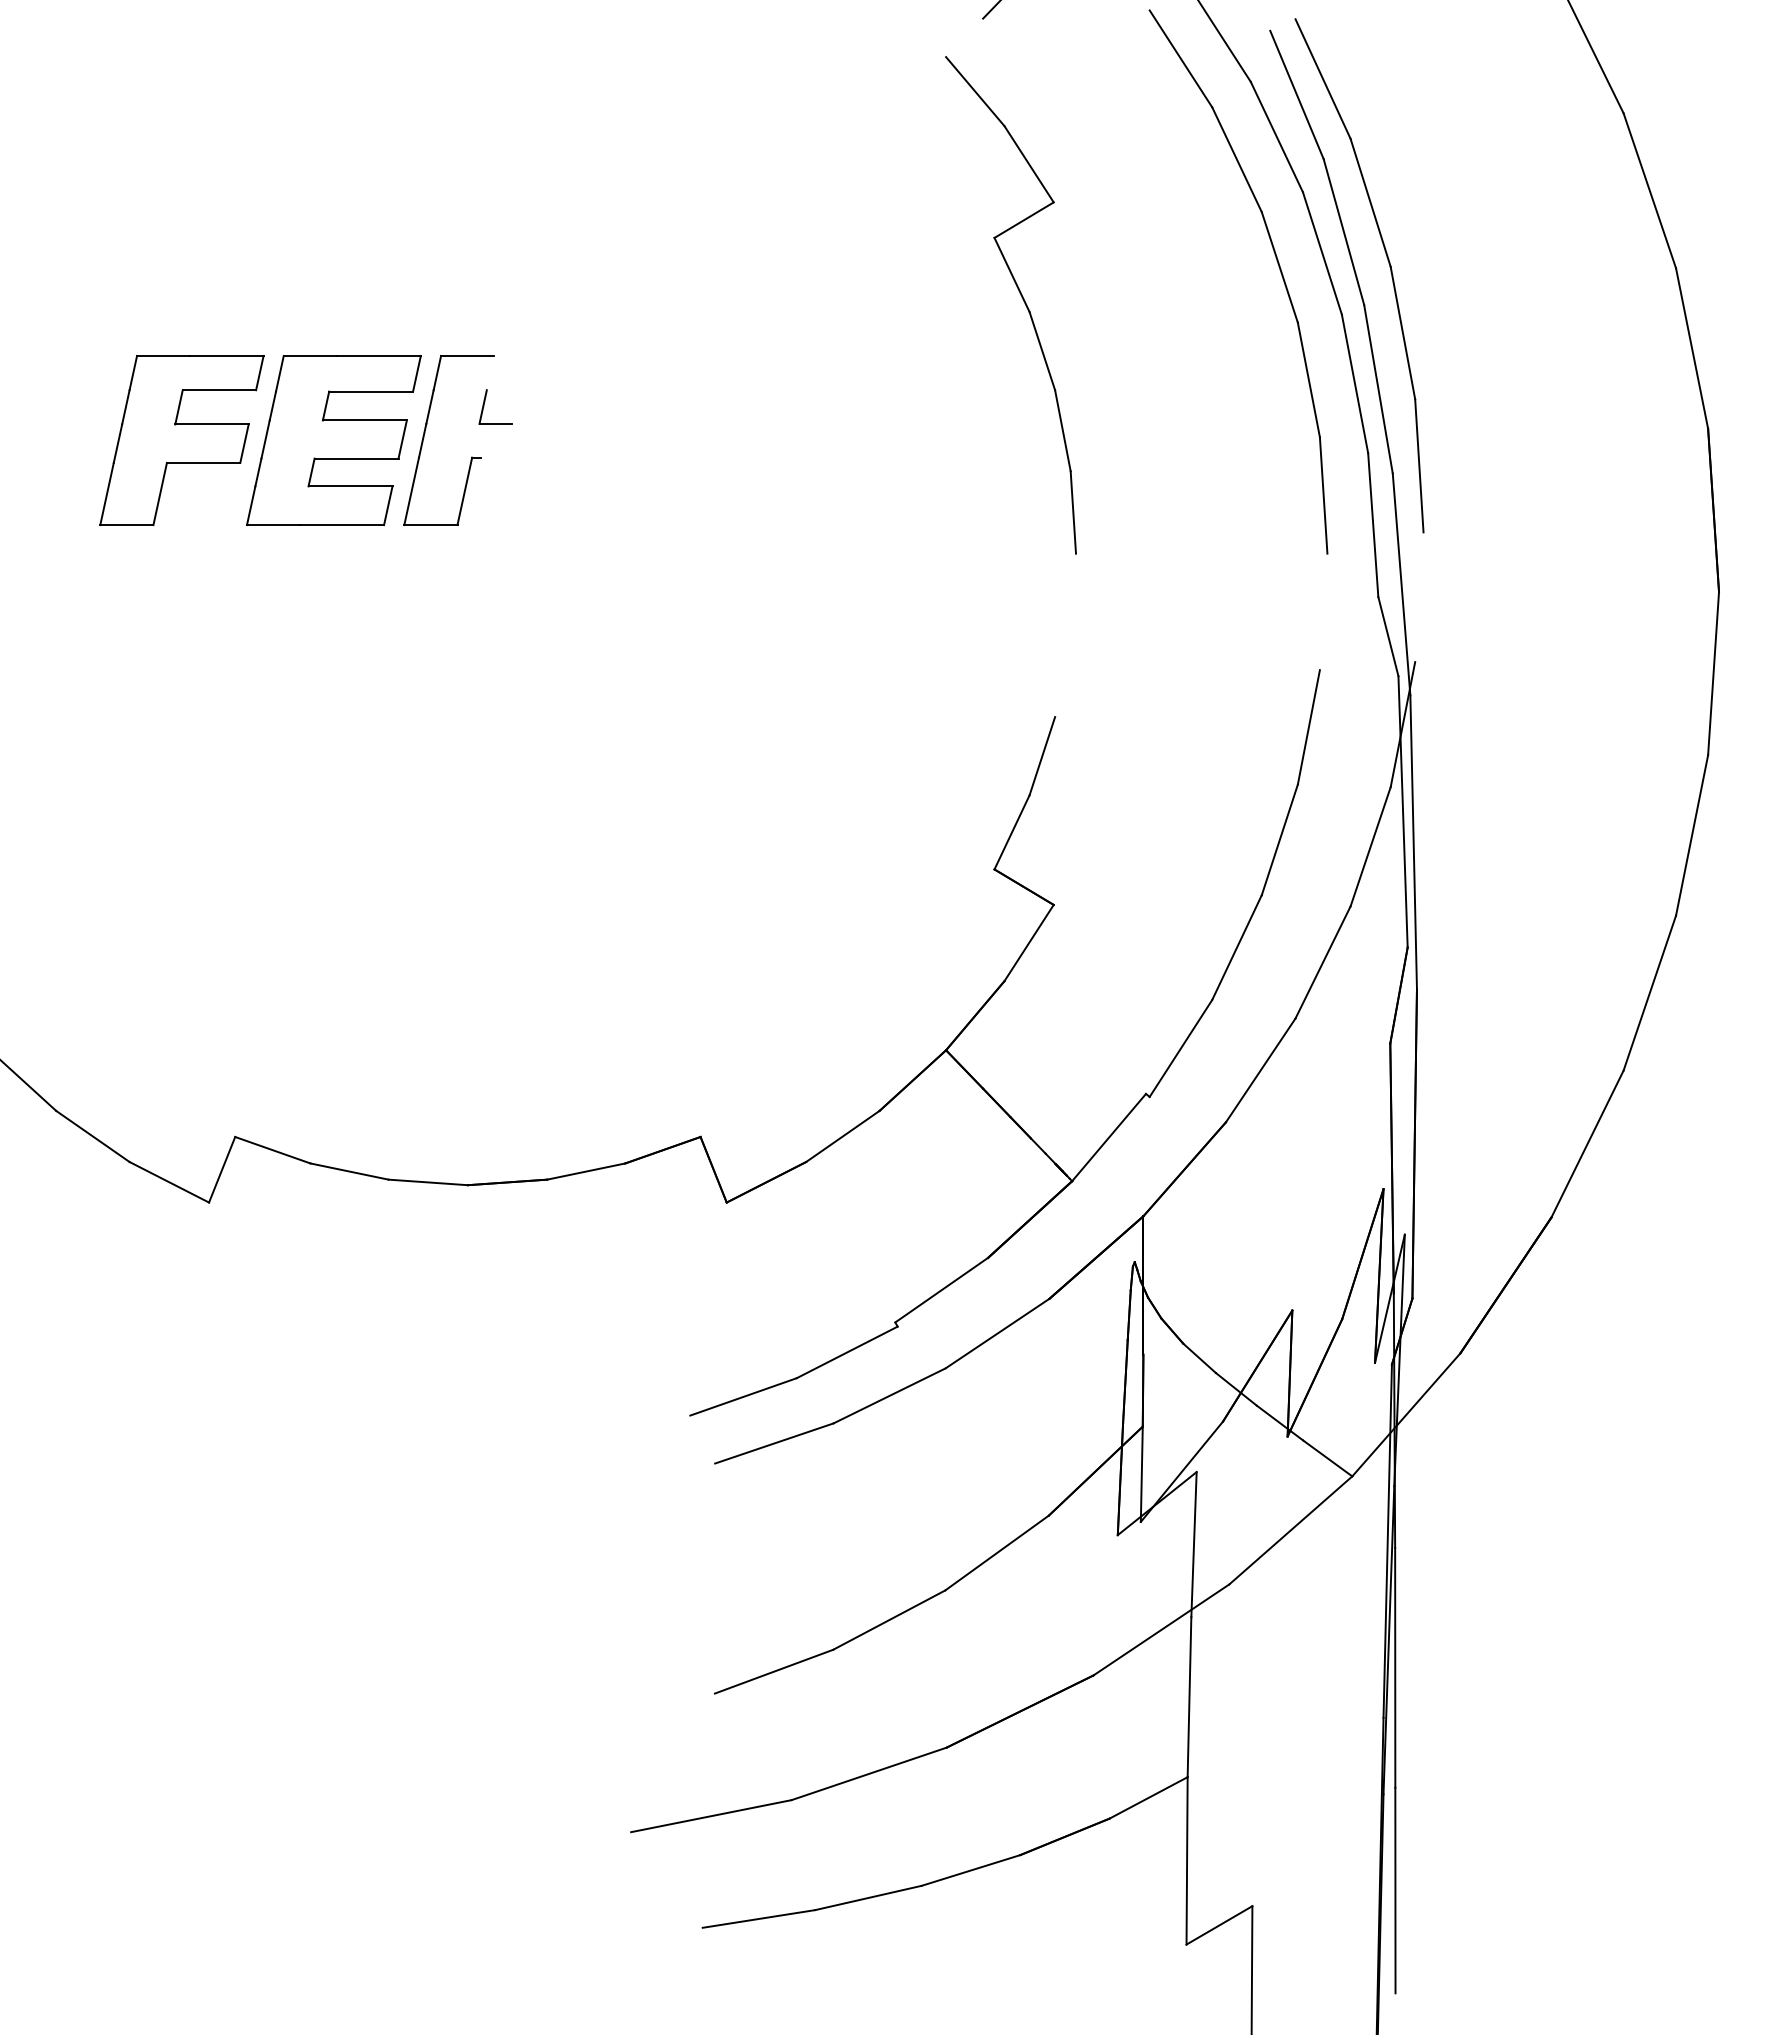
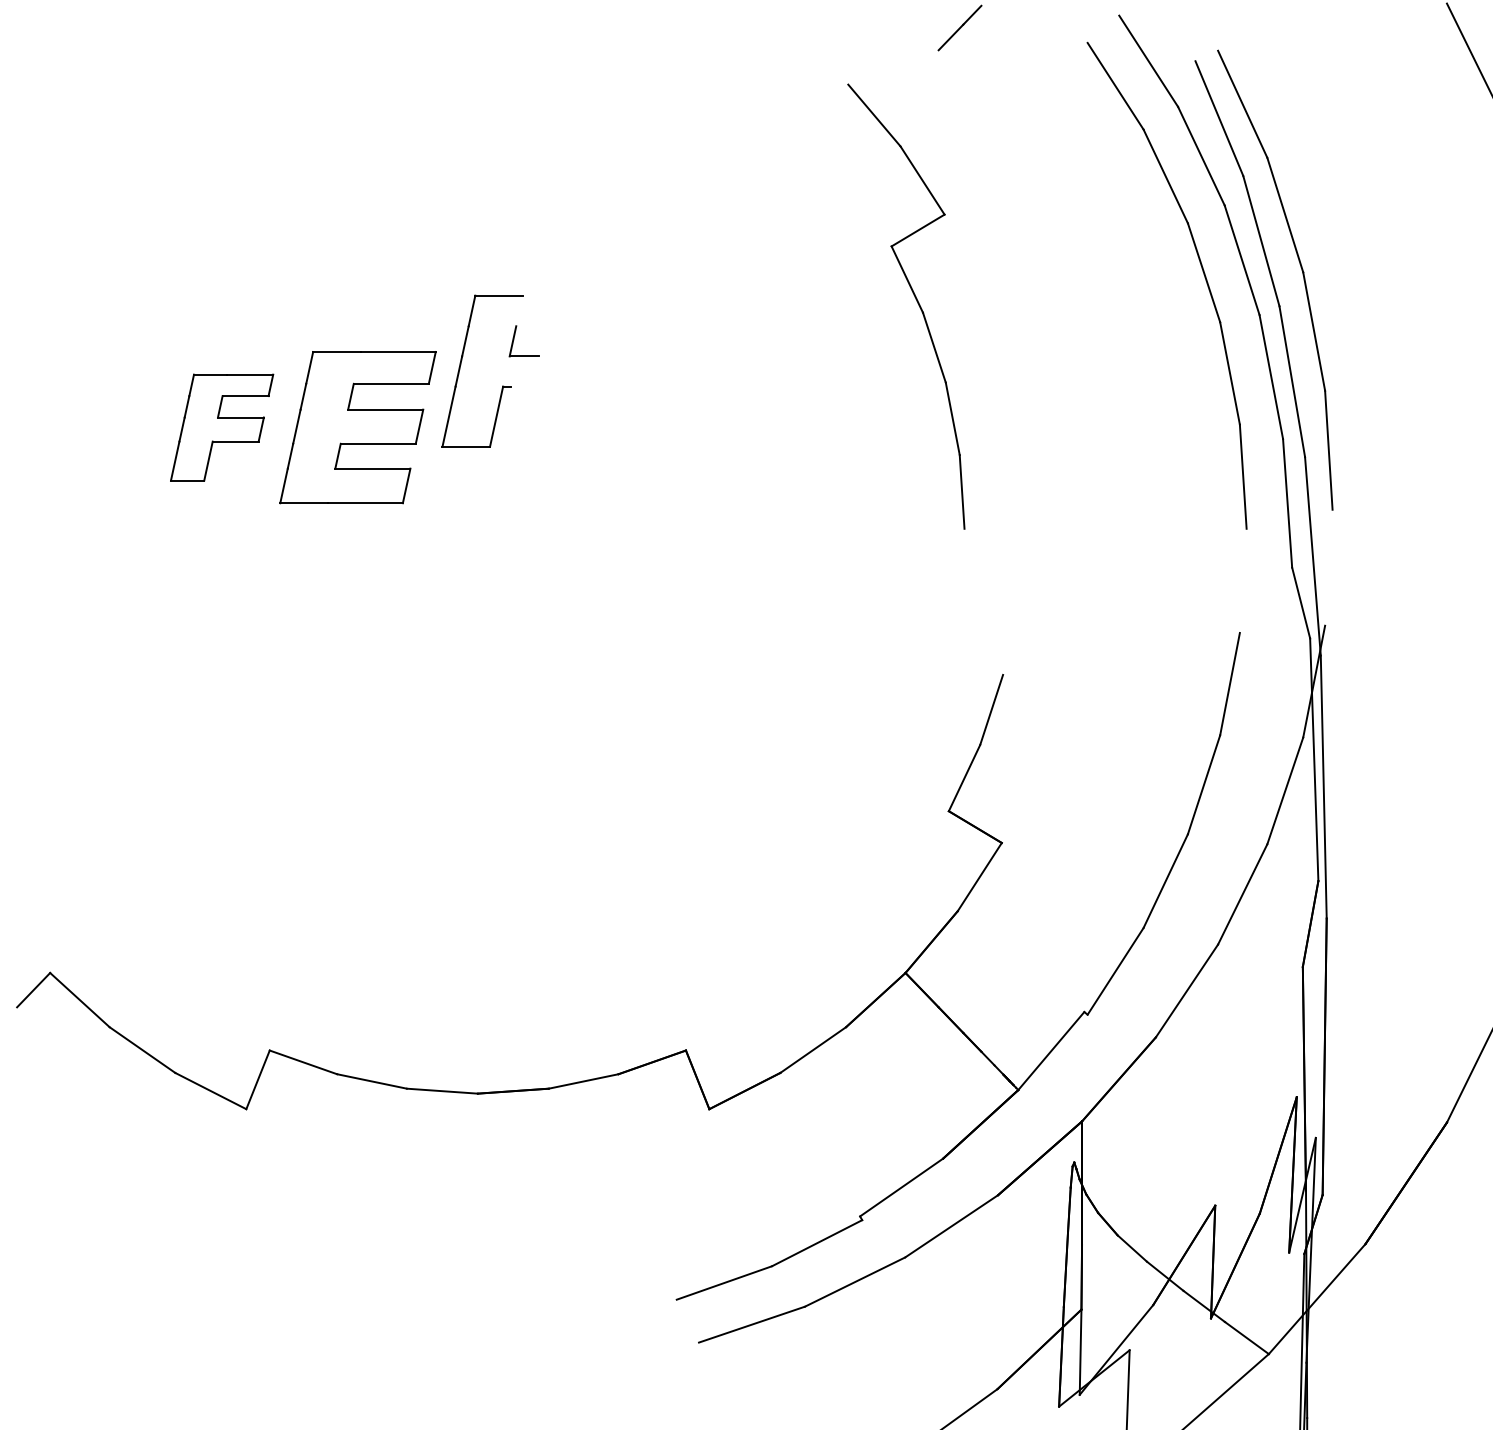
part: (1022, 299) -> (916, 301), moved
part: (181, 440) -> (221, 427), size x0.7
part: (471, 456) -> (502, 385), moved

